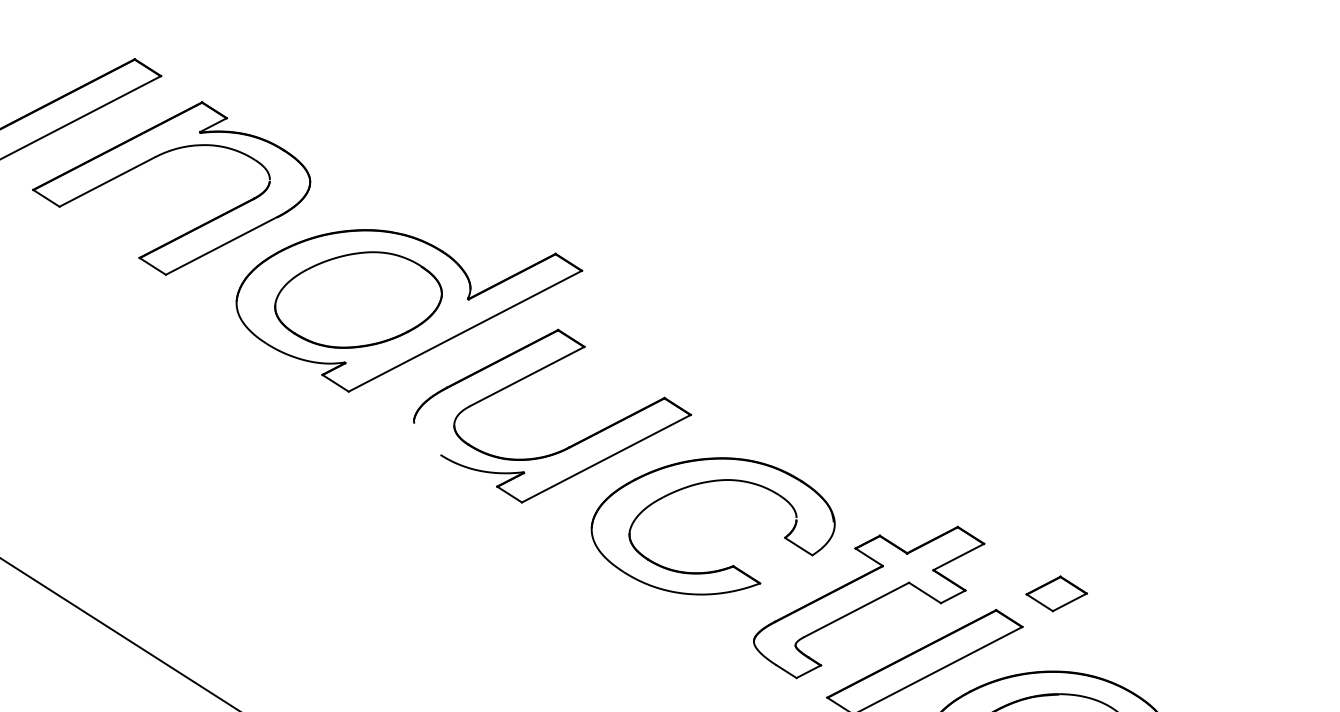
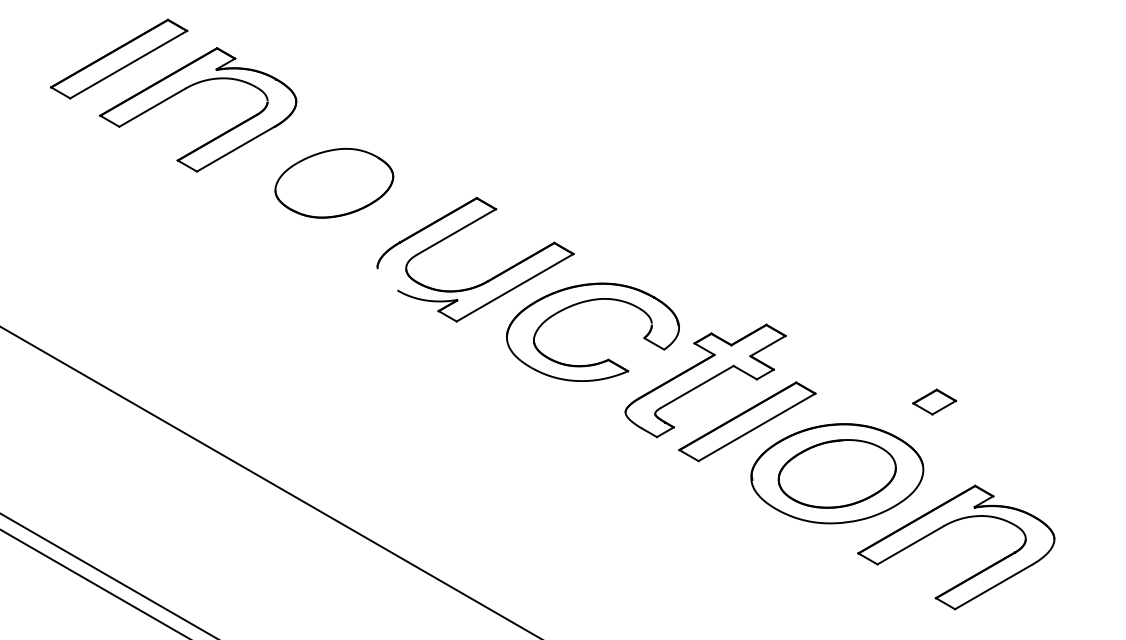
part: (407, 312) -> (369, 190), removed
part: (1056, 593) -> (934, 401), moved

